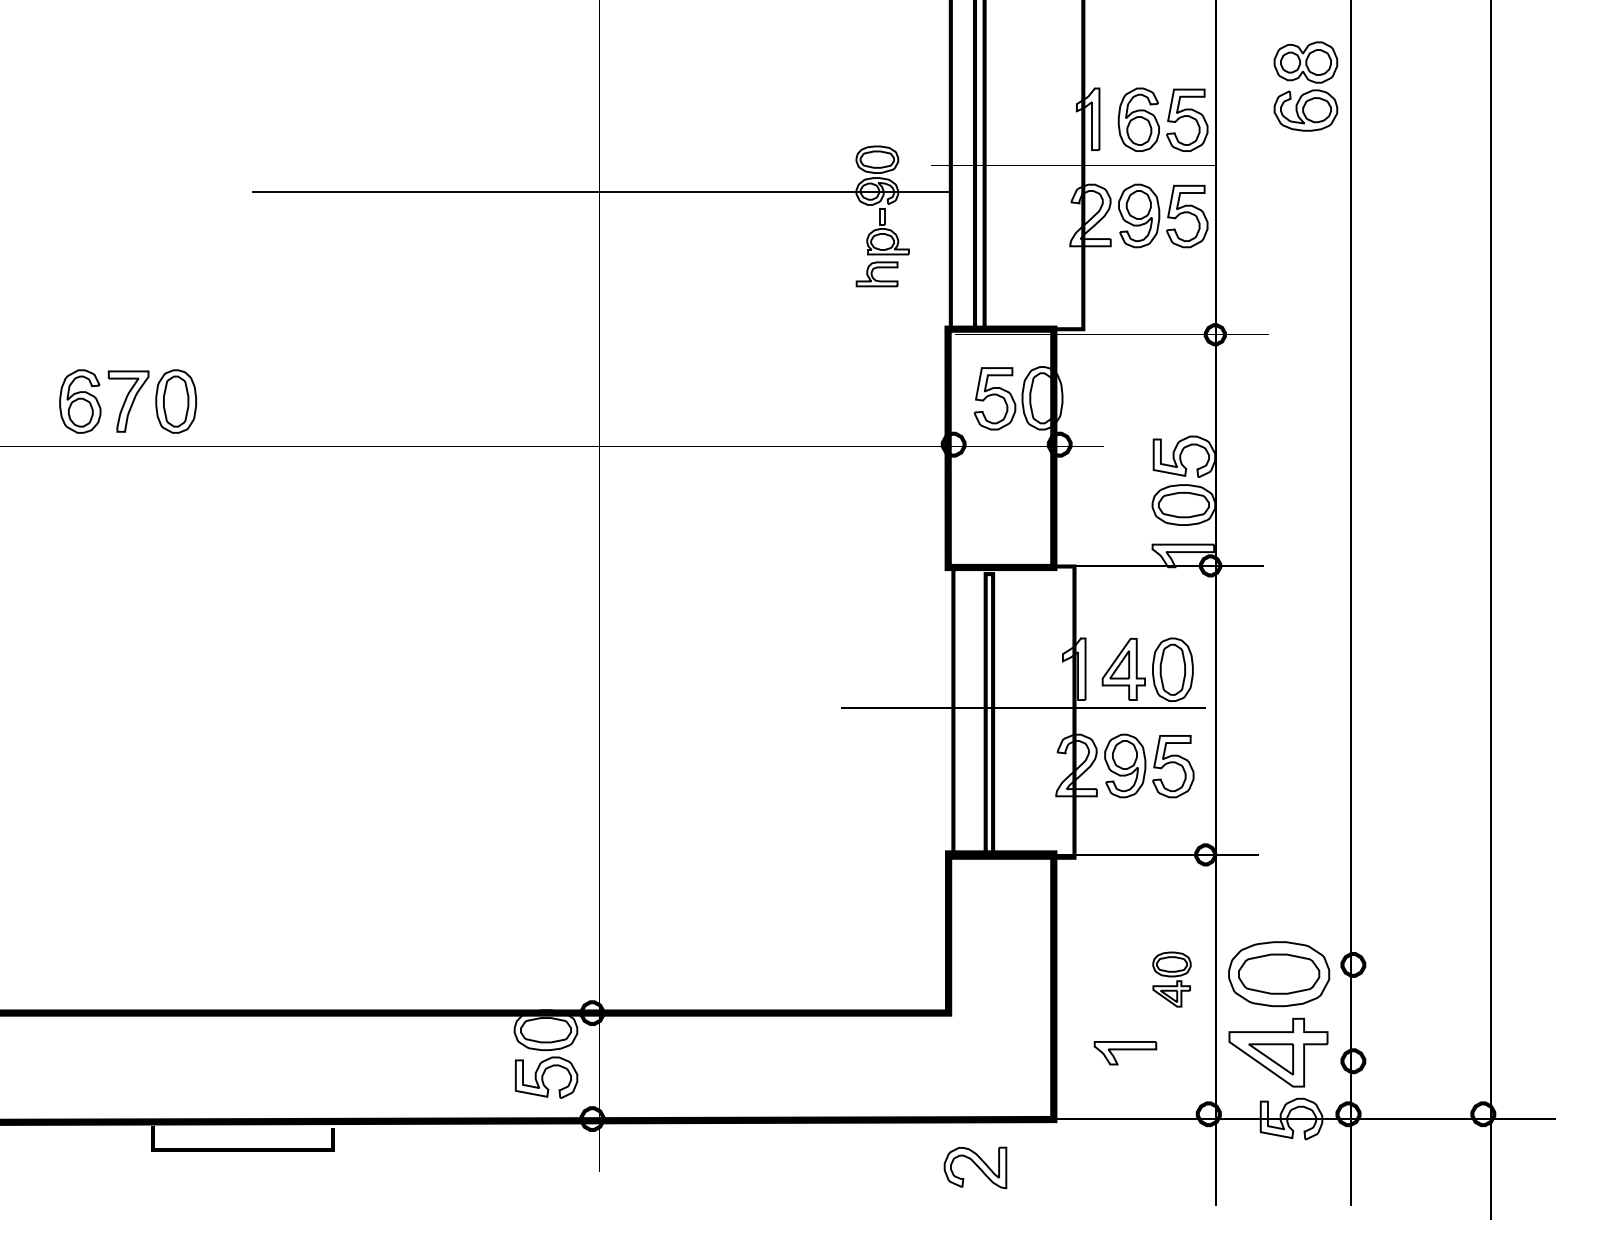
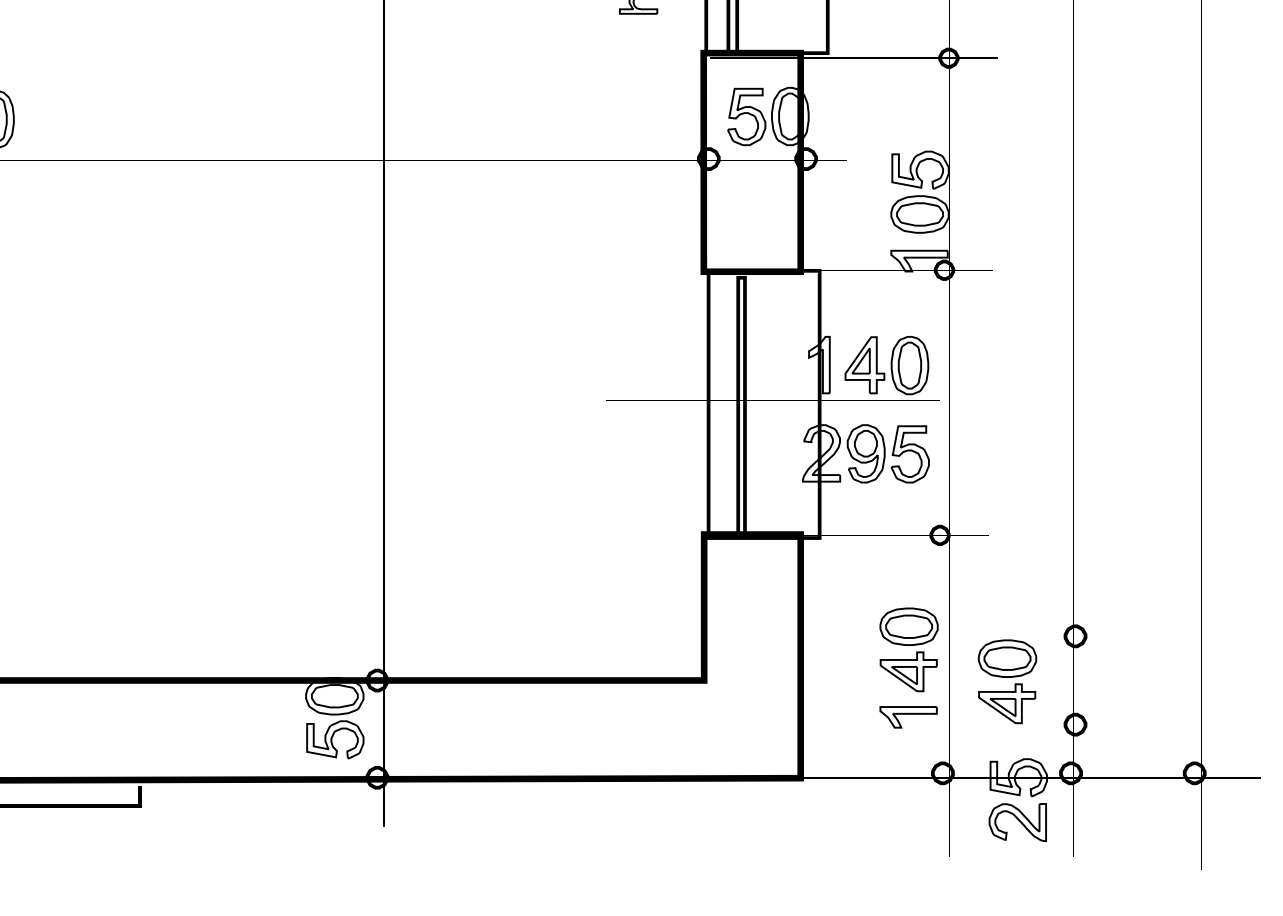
part: (1171, 979) -> (908, 649), size x1.67
part: (1279, 1014) -> (1007, 681), size x0.62
part: (1125, 1053) -> (908, 717), moved
part: (975, 1167) -> (1017, 822), moved

